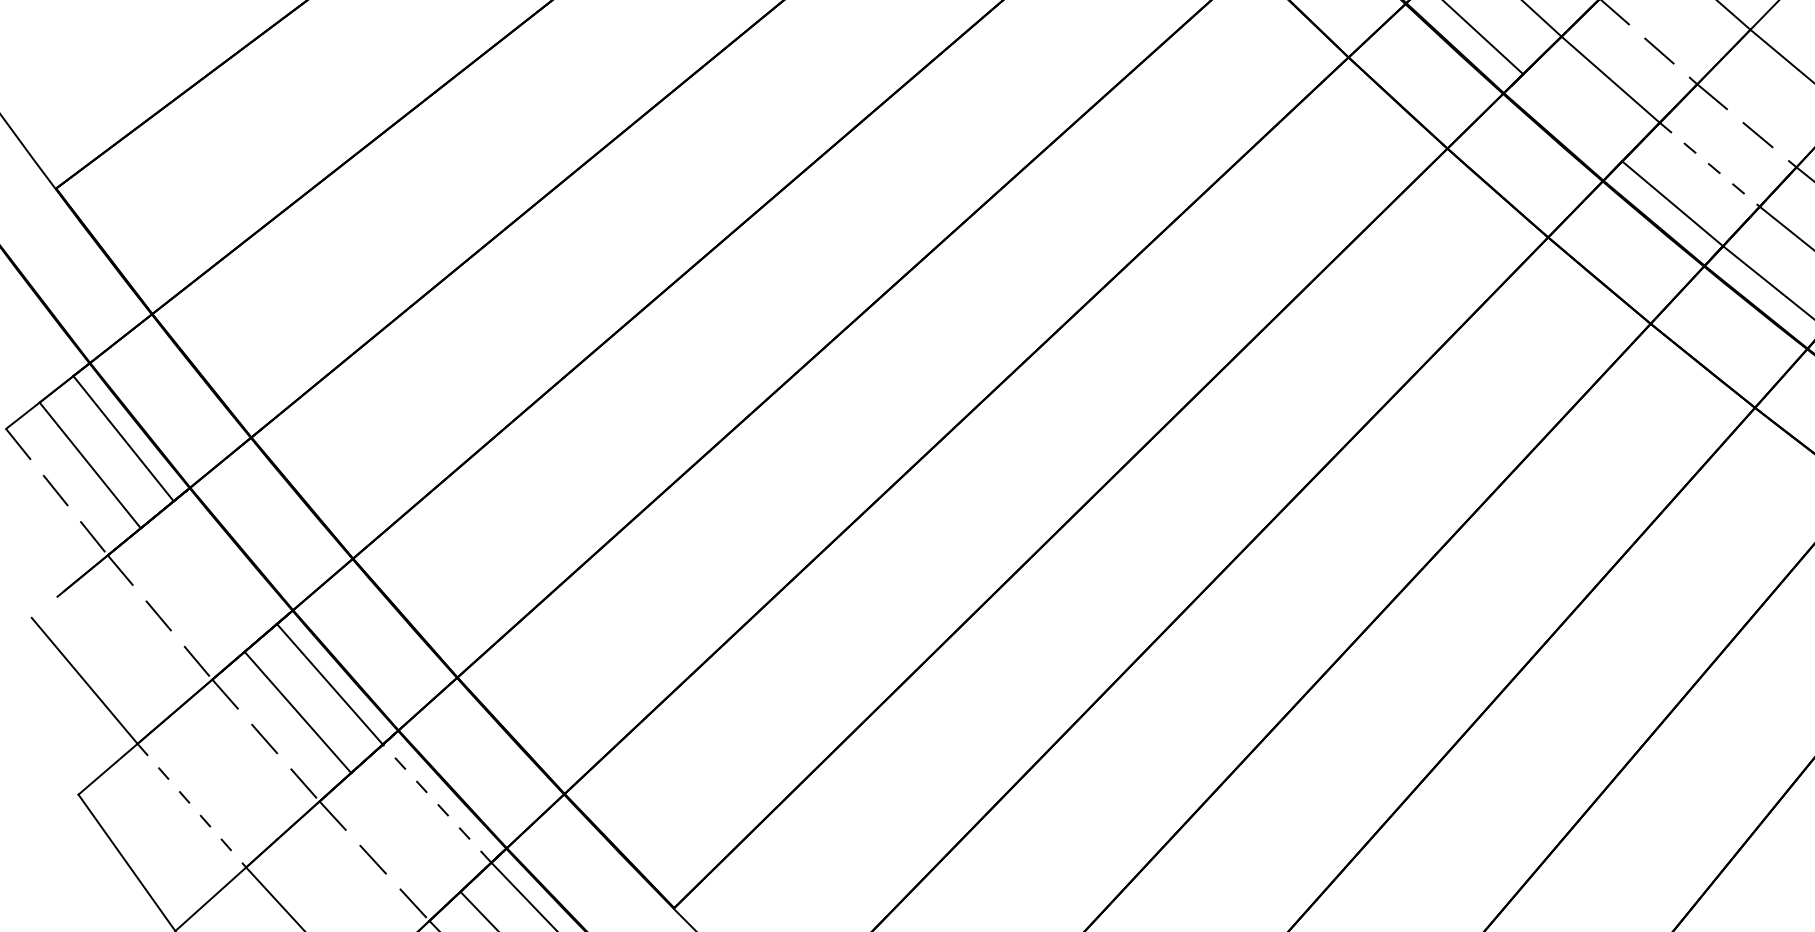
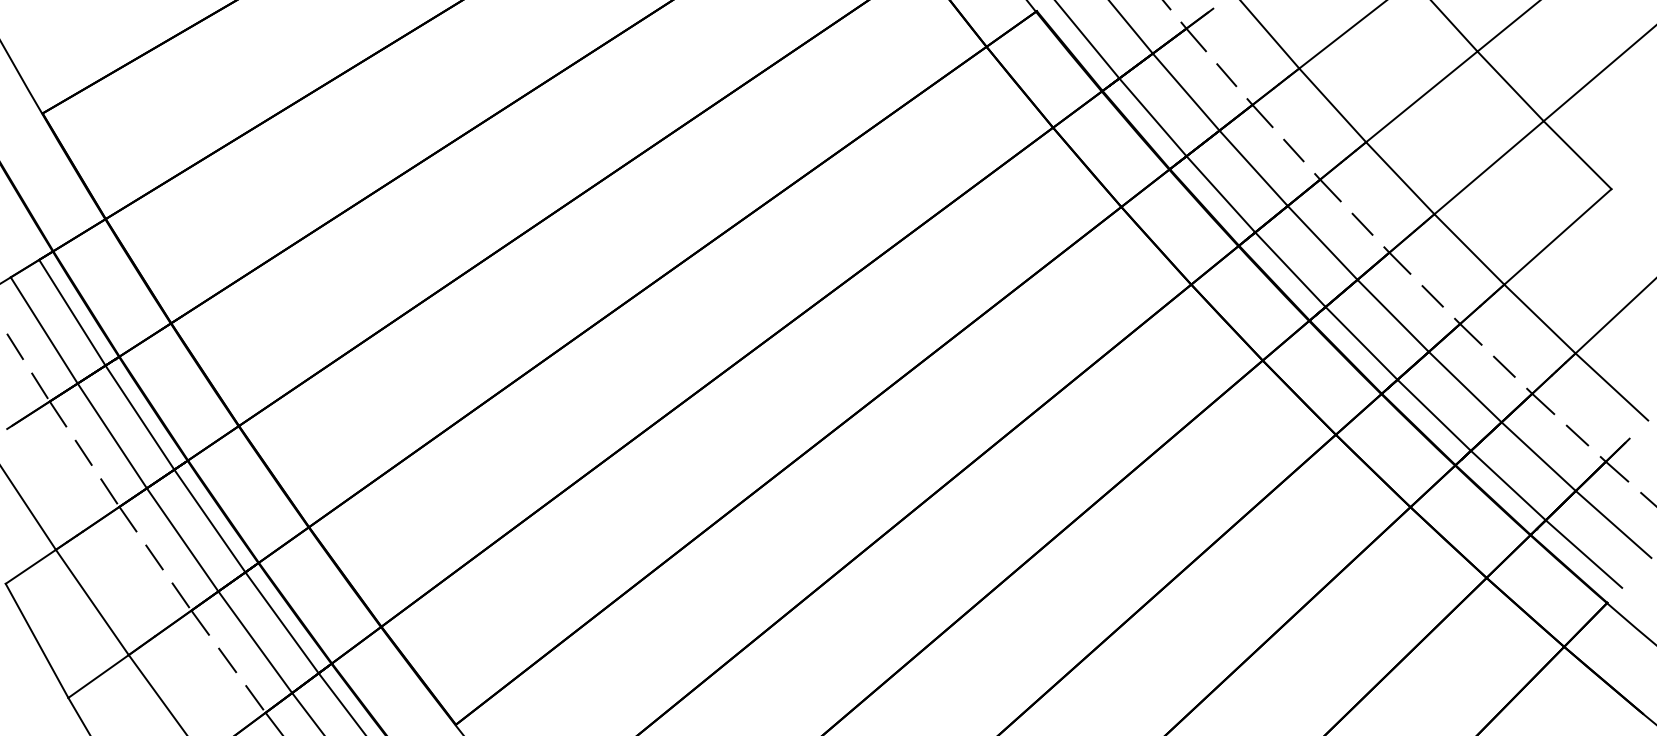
line: (1572, 118) -> (1220, 194), added
line: (1709, 164) -> (1322, 242), dashed -> solid
line: (224, 562) -> (139, 417), added
line: (191, 589) -> (111, 435), added
line: (436, 803) -> (281, 622), dashed -> solid
line: (192, 805) -> (92, 602), dashed -> solid
line: (406, 832) -> (255, 642), added

